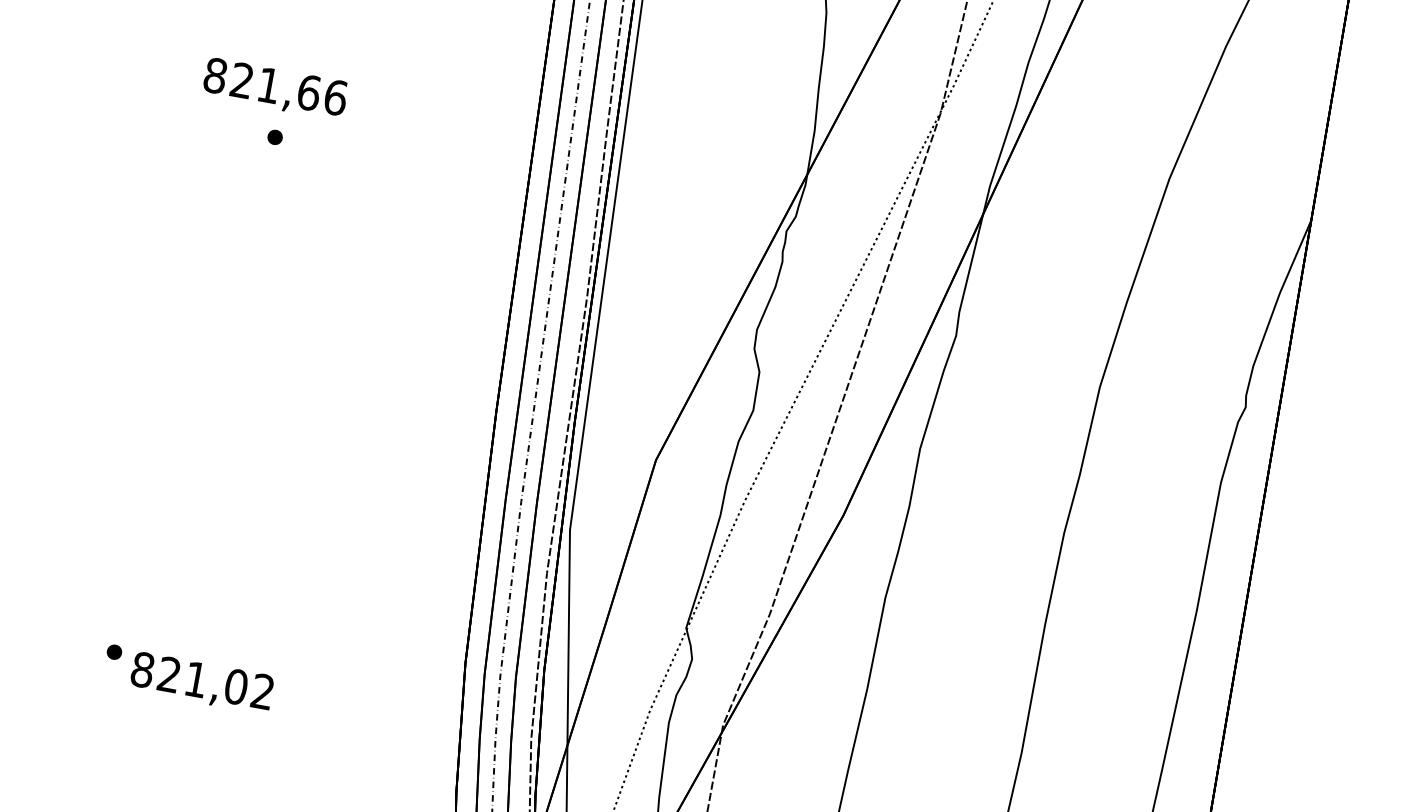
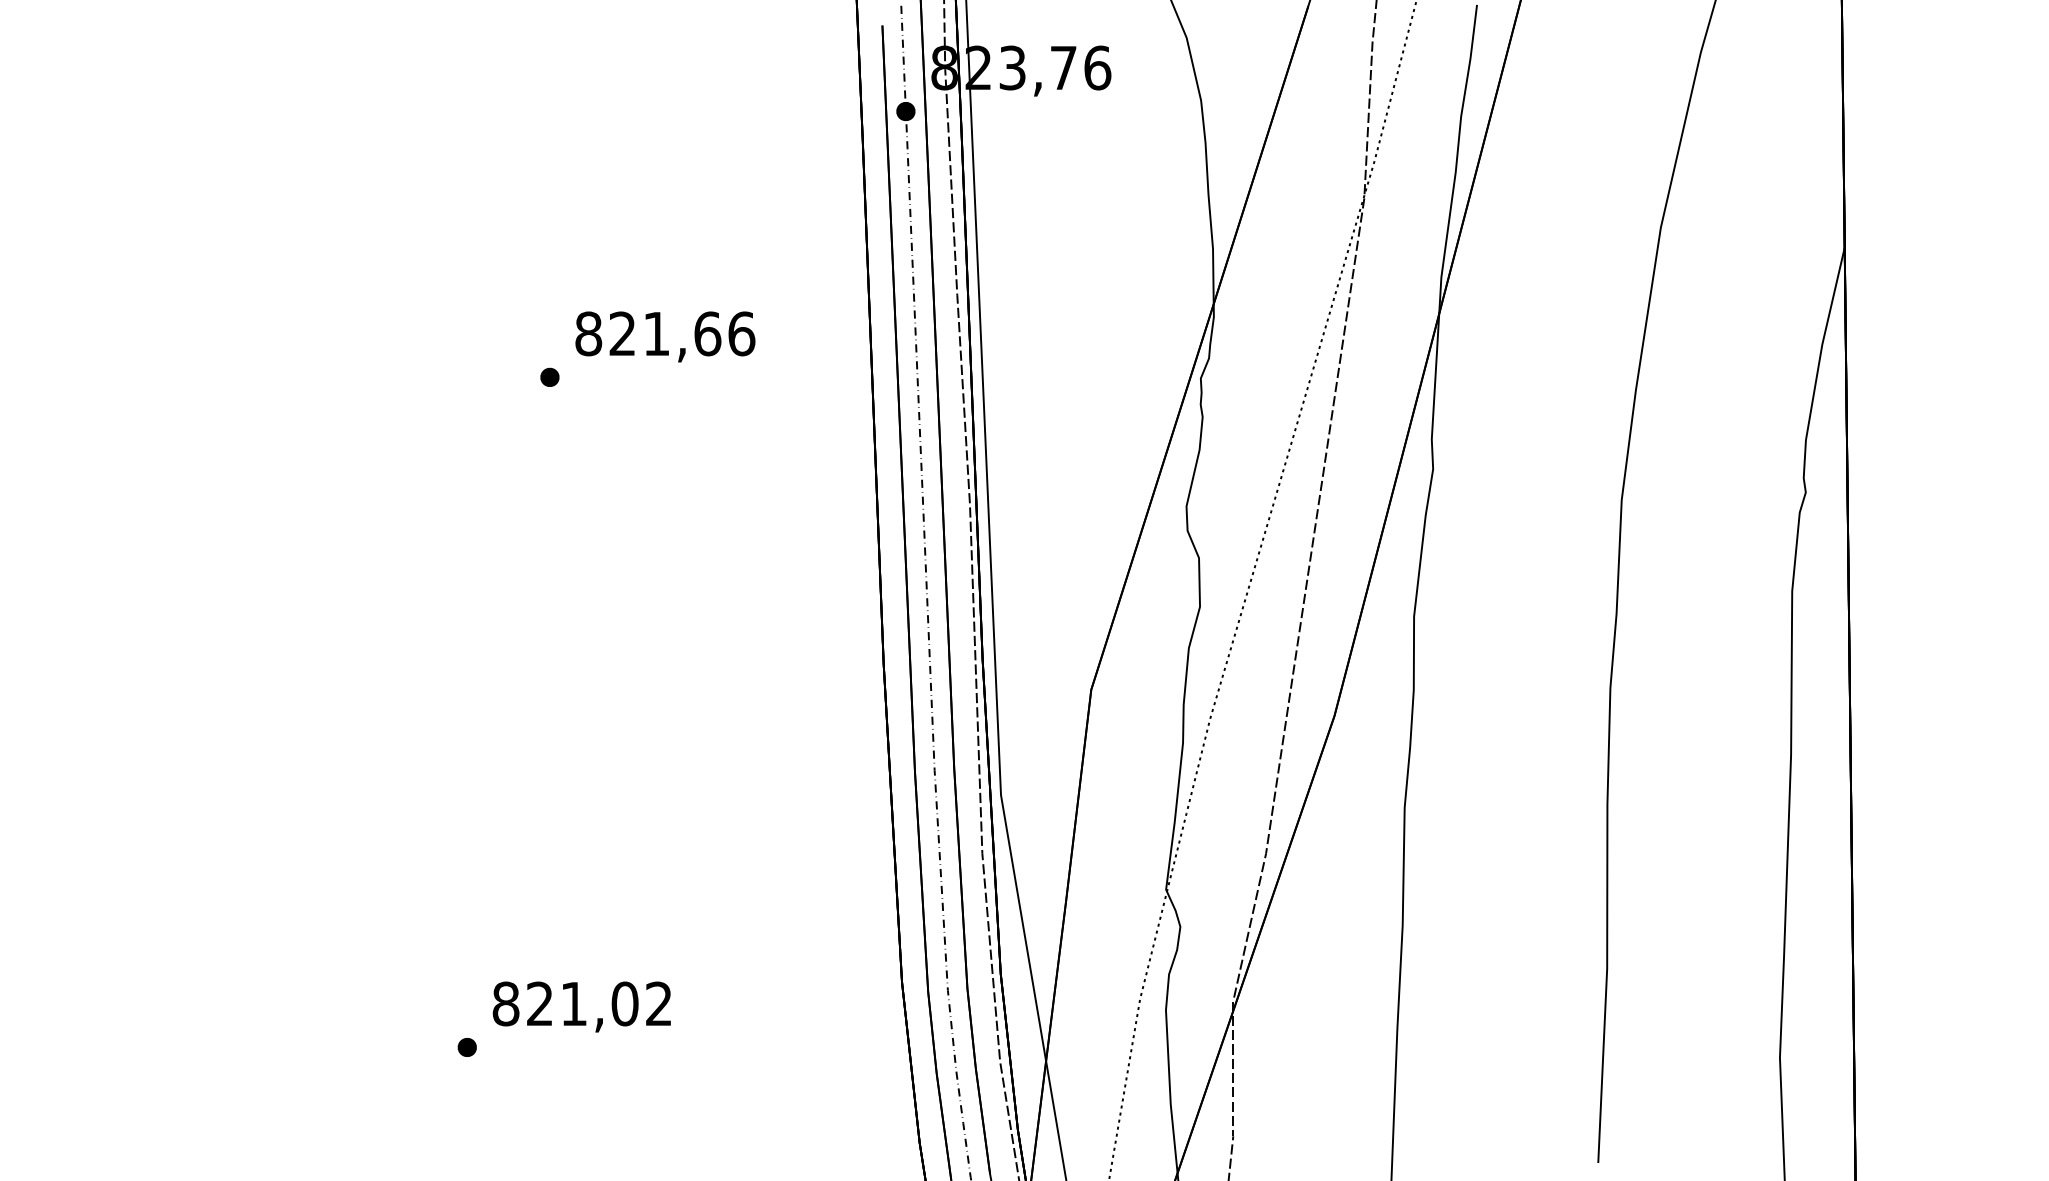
text: (275, 88) -> (665, 336), moved
text: (201, 682) -> (581, 1006), moved

